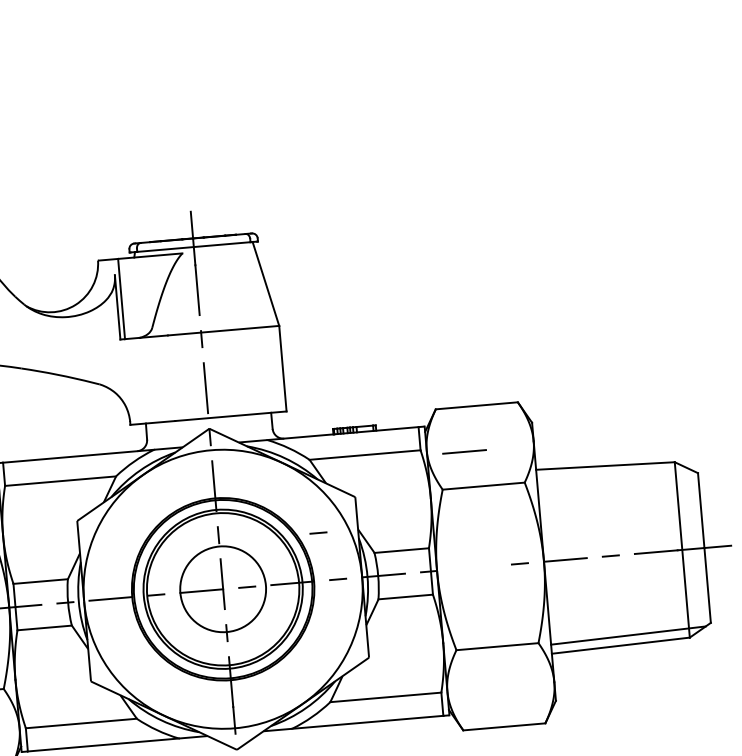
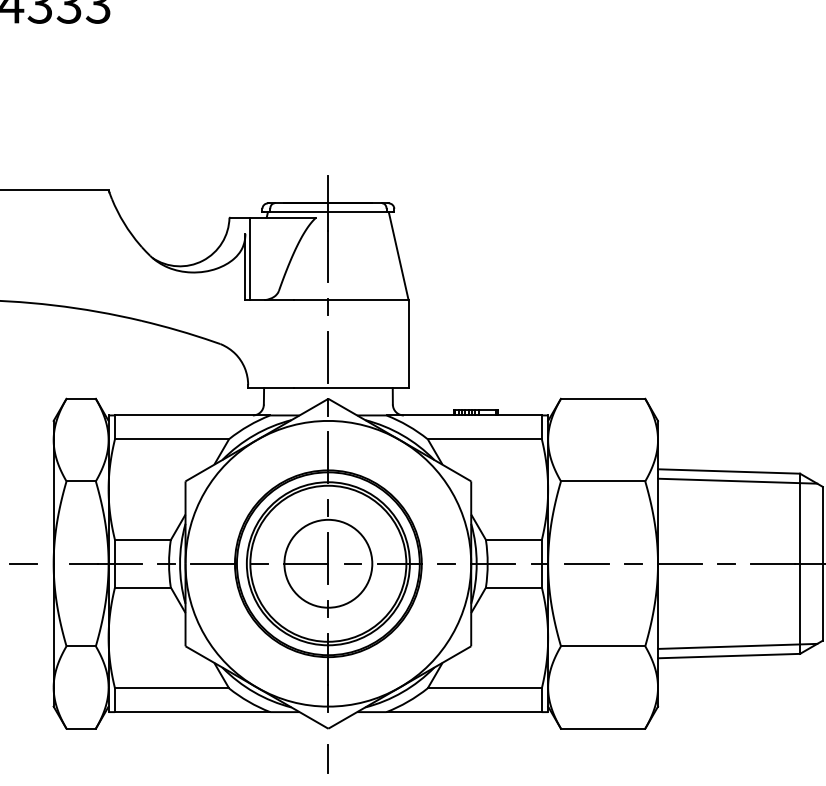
line: (464, 451) -> (586, 563), moved
line: (614, 474) -> (737, 480), added
line: (318, 532) -> (430, 514), removed

